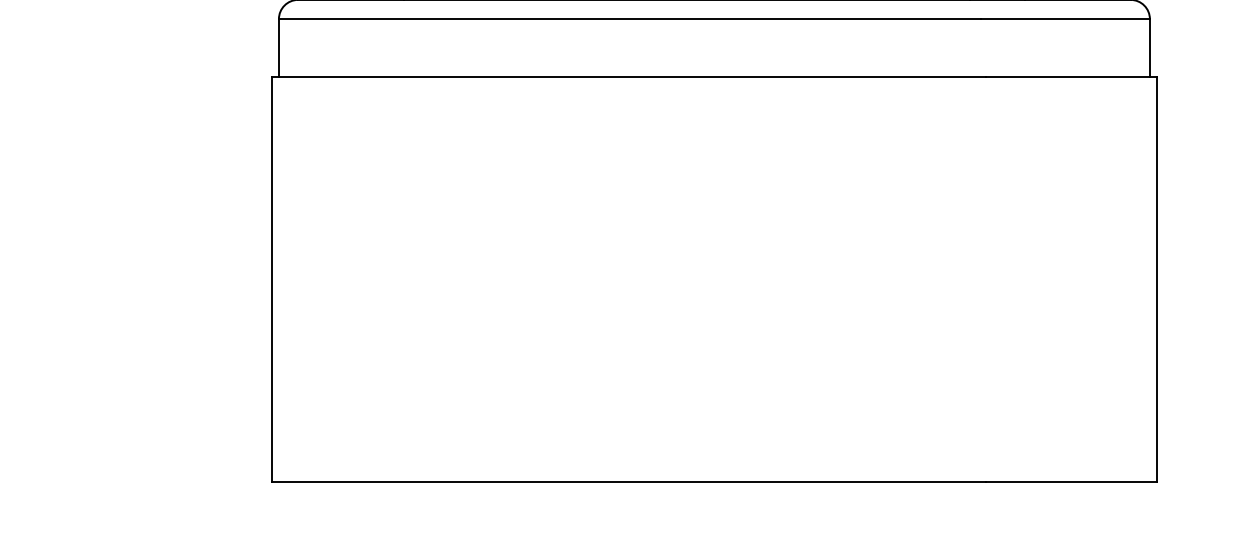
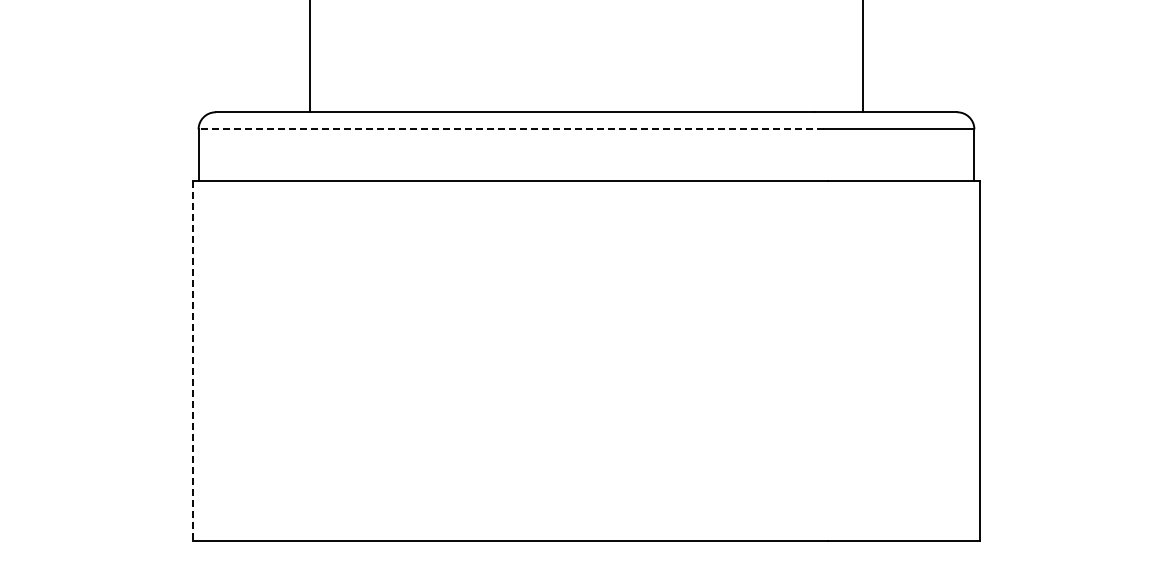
line: (630, 19) -> (511, 129), solid -> dashed
line: (272, 279) -> (192, 361), solid -> dashed

